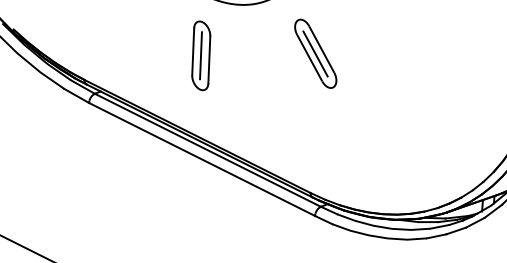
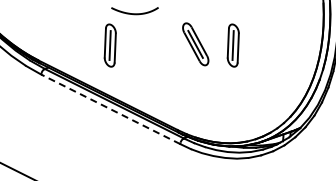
part: (315, 54) -> (195, 44), moved
part: (399, 55) -> (232, 45), added
line: (201, 159) -> (110, 109), solid -> dashed

